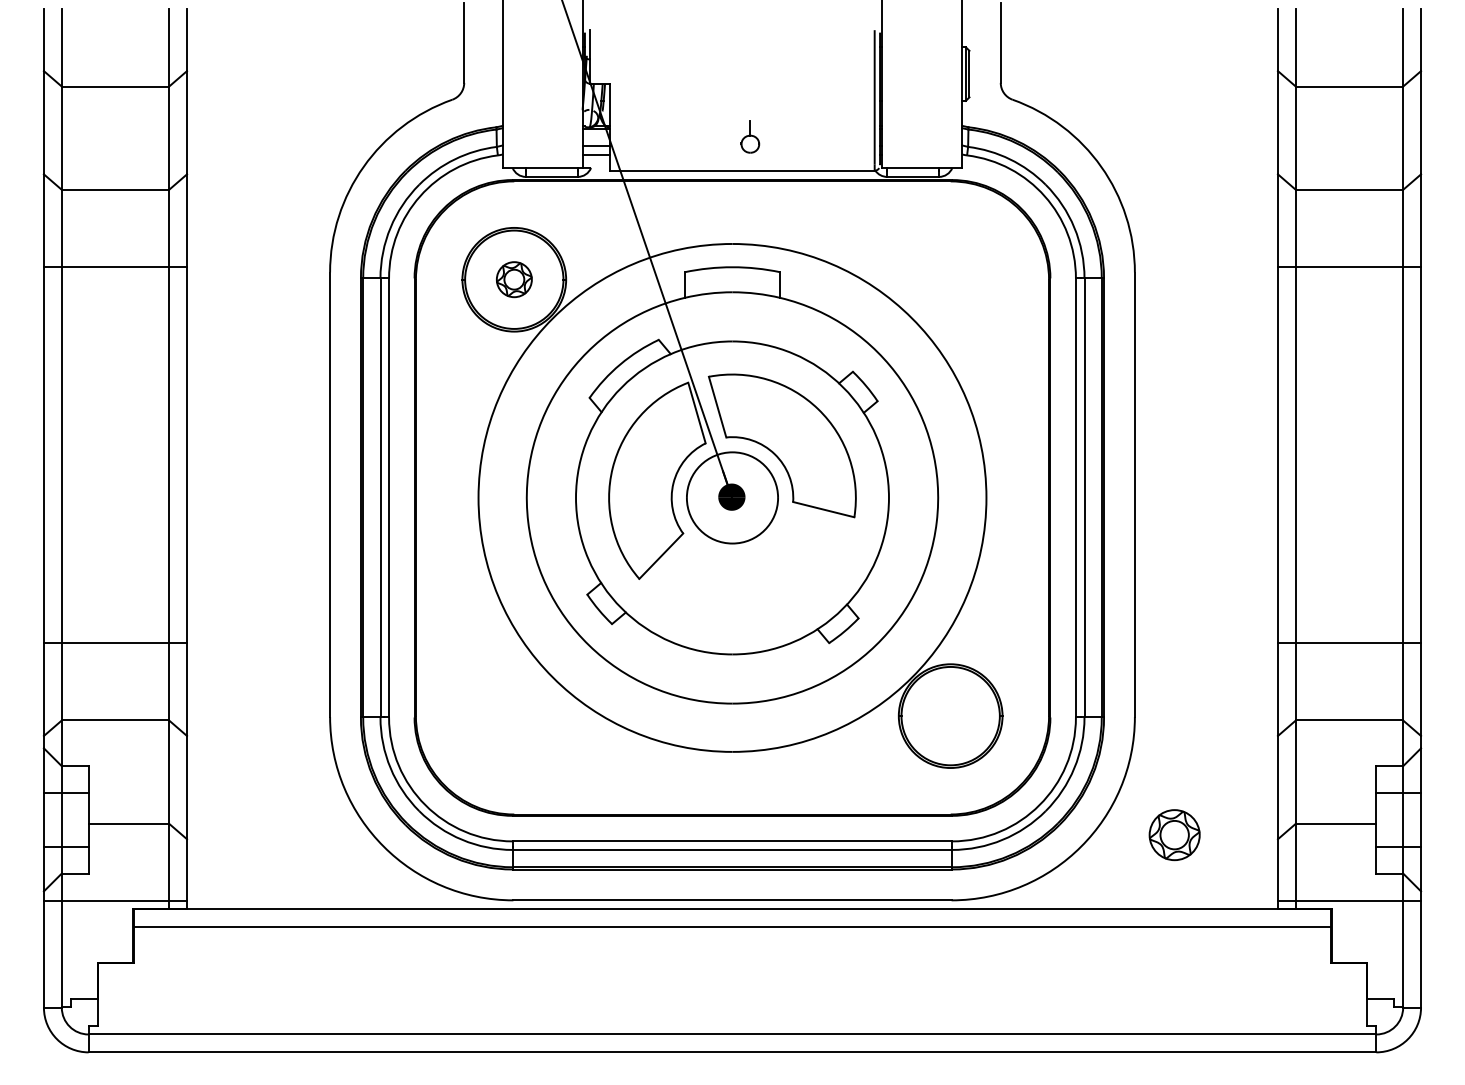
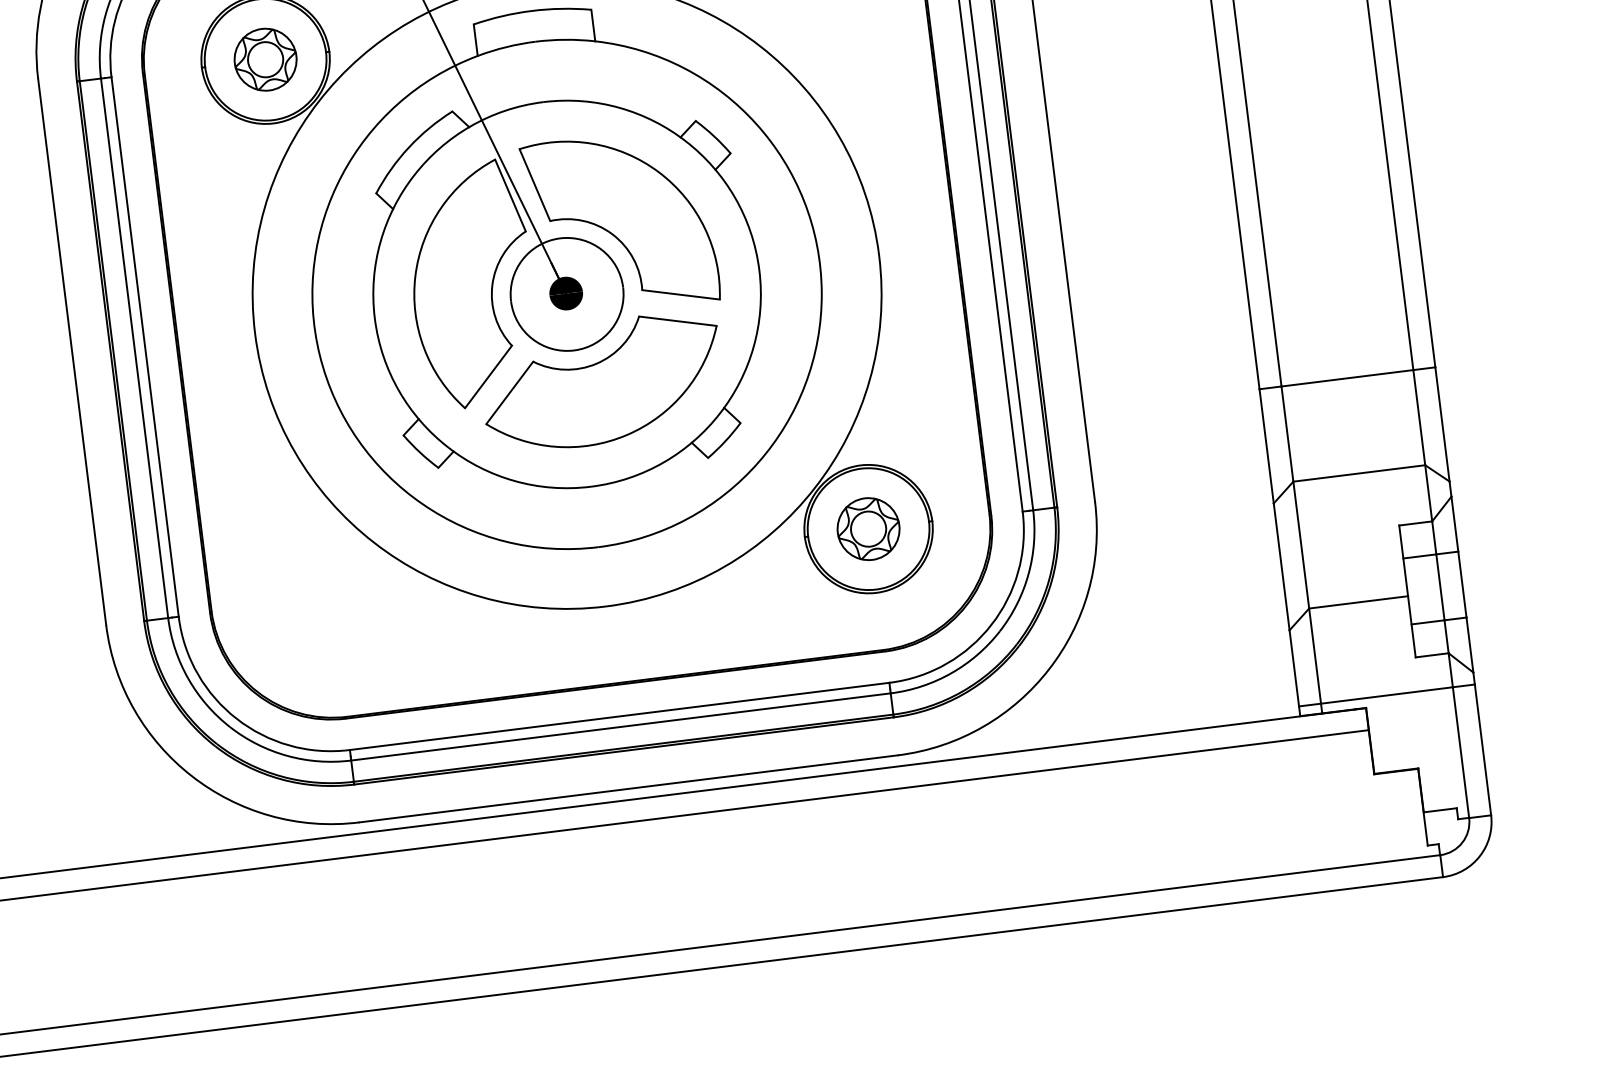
part: (514, 279) -> (265, 59), size x1.43
part: (751, 571) -> (601, 381), added
part: (1174, 835) -> (868, 529), moved

